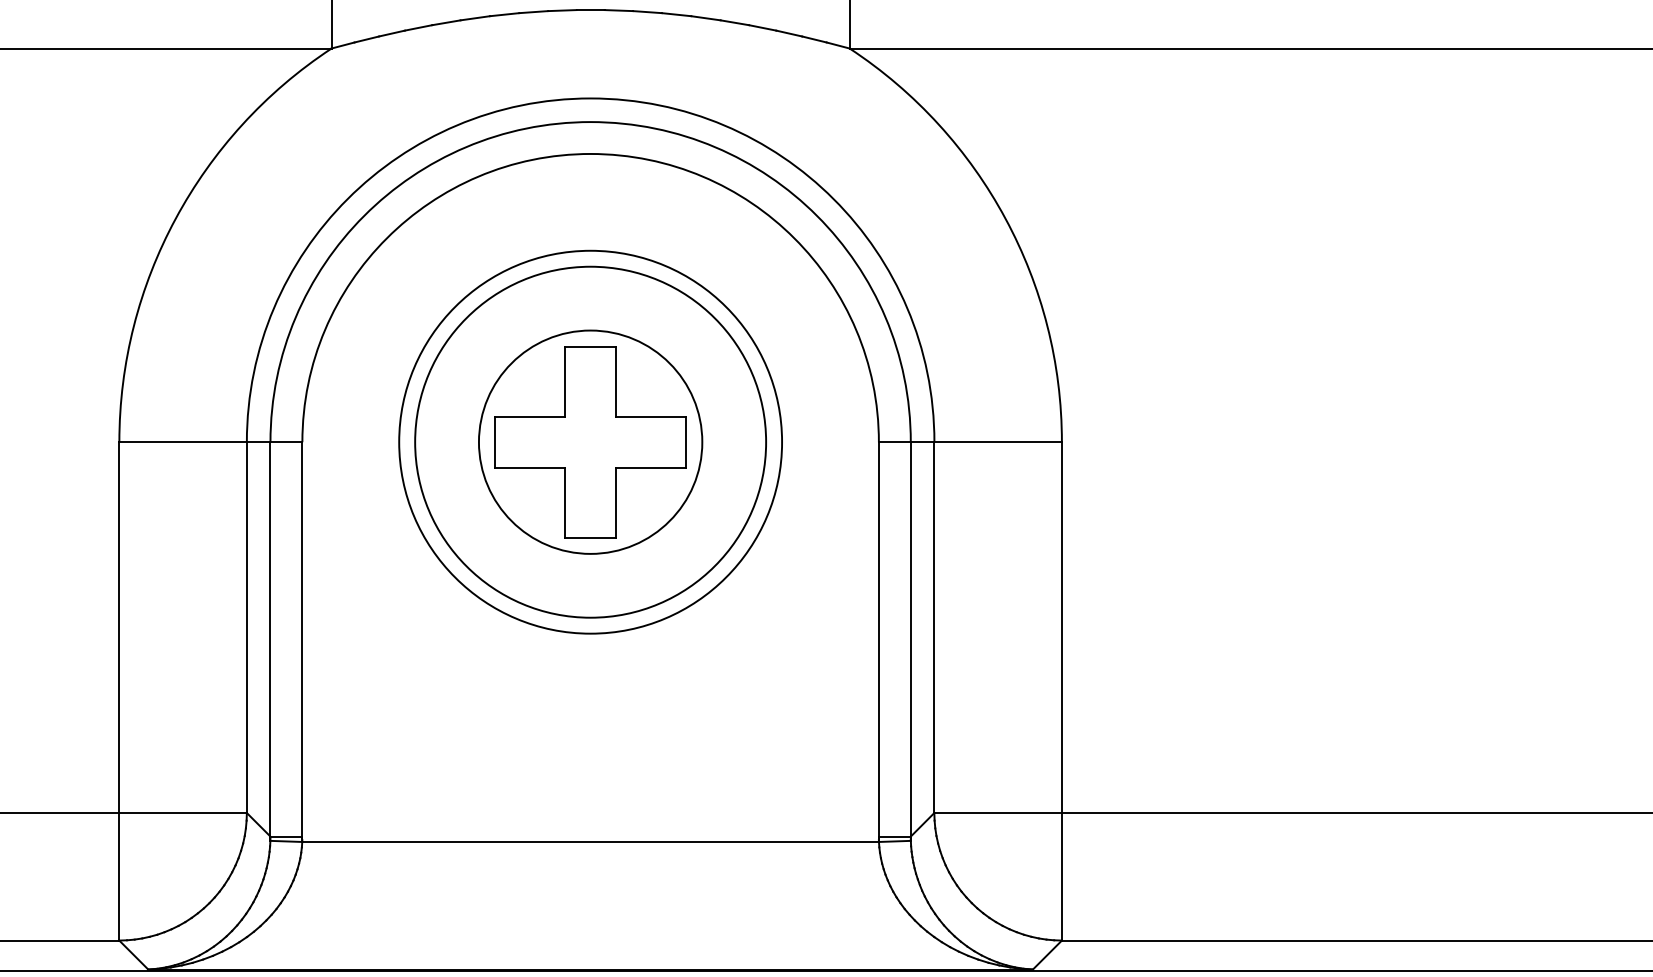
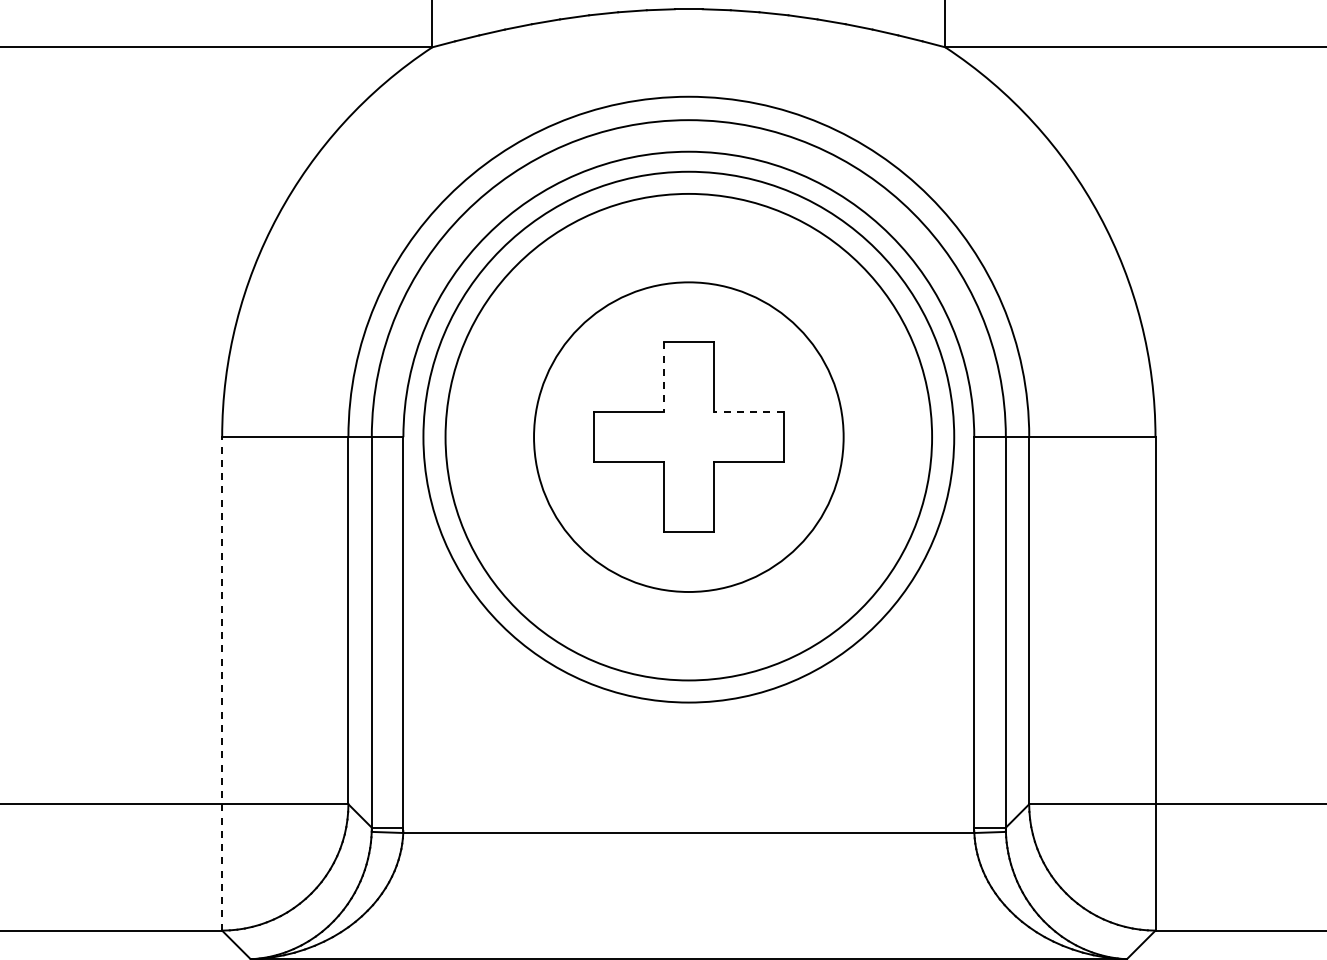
line: (565, 382) -> (663, 378), solid -> dashed
line: (650, 416) -> (748, 411), solid -> dashed
circle: (590, 441) -> (688, 436), size x1.4
circle: (590, 441) -> (688, 436), size x1.4
circle: (590, 441) -> (688, 436), size x1.4
line: (119, 690) -> (222, 683), solid -> dashed

